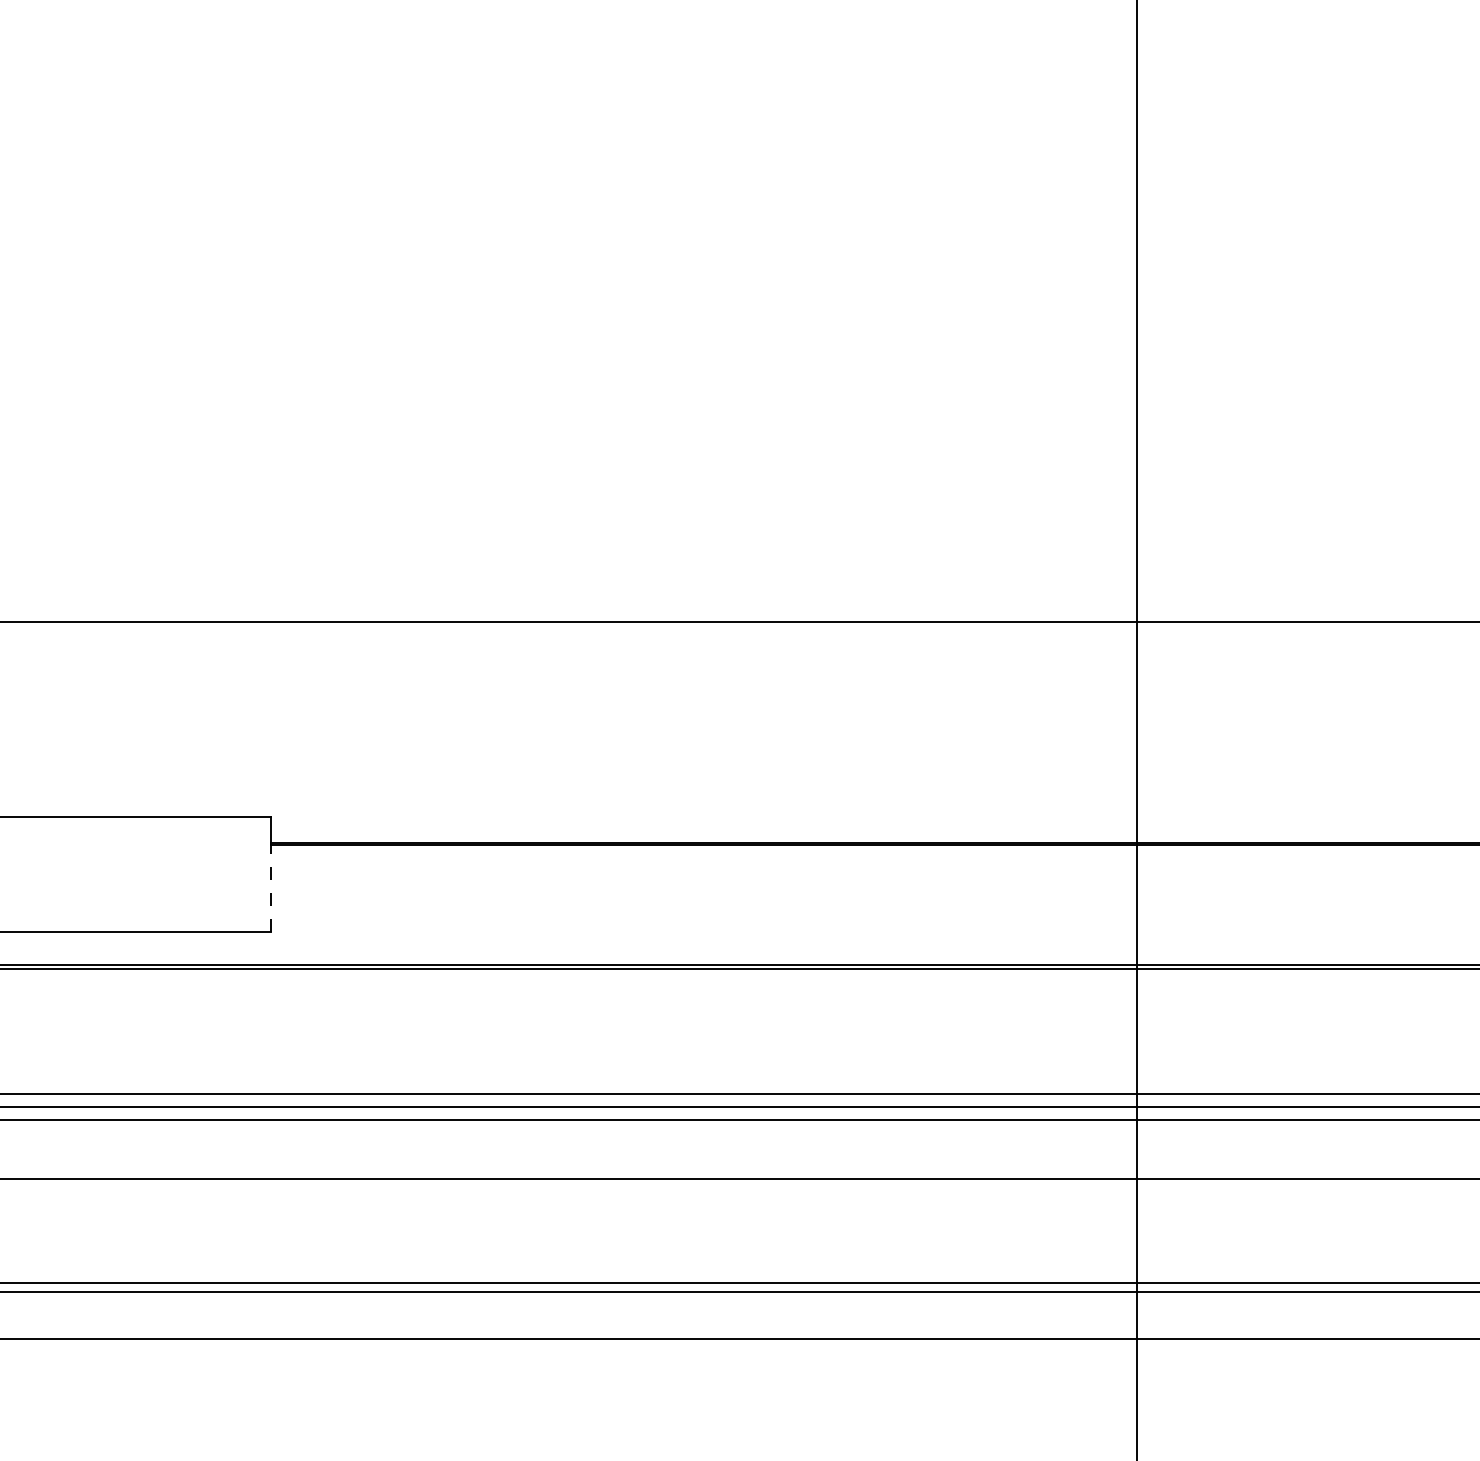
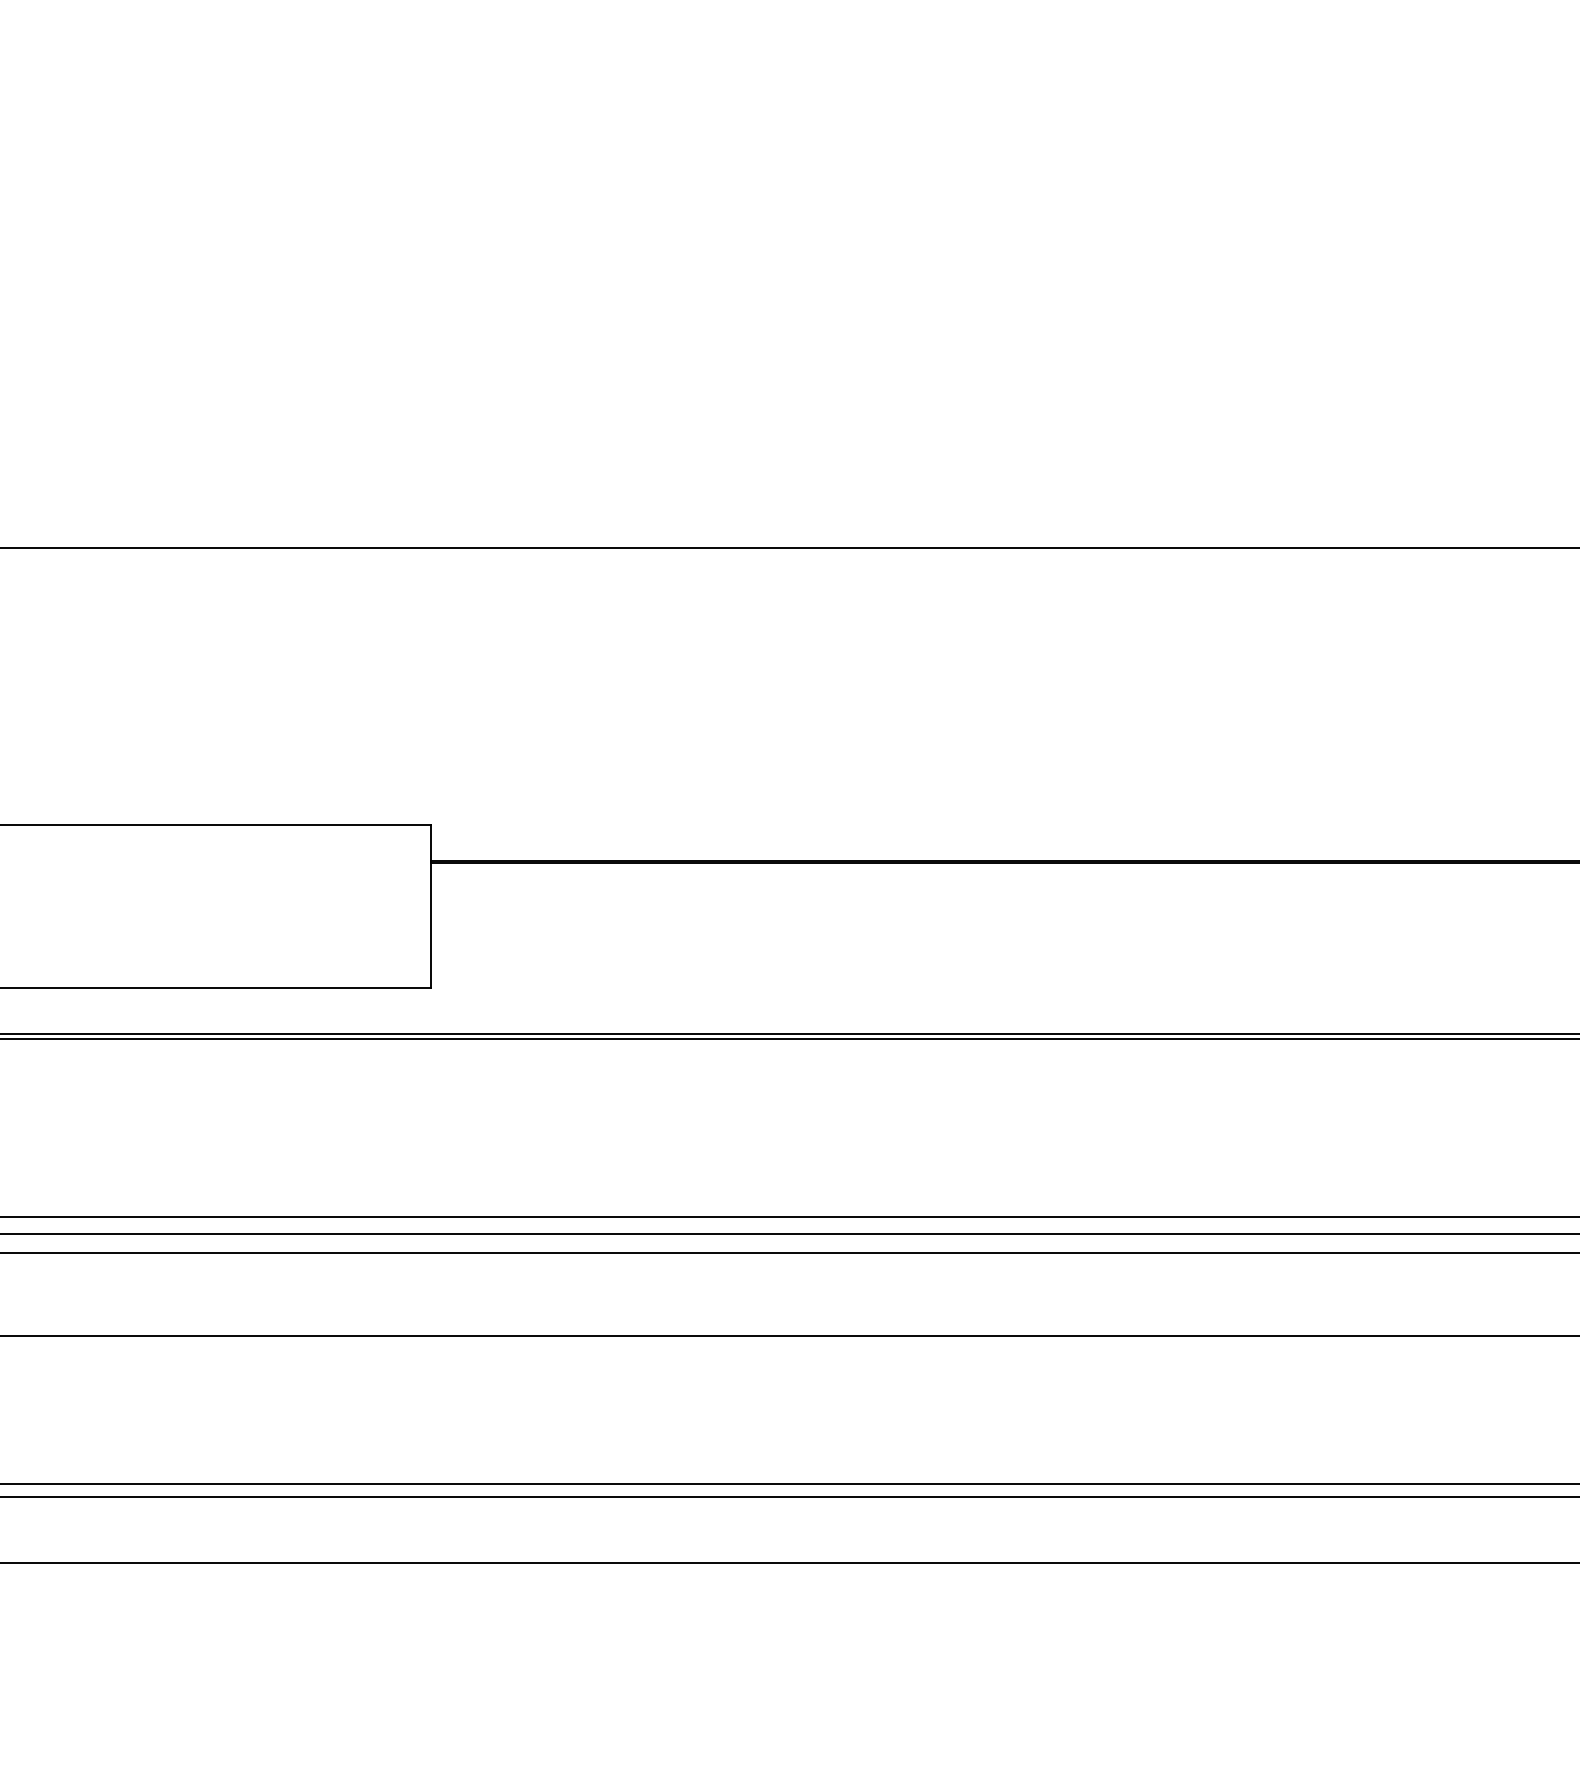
line: (271, 888) -> (430, 925), dashed -> solid

